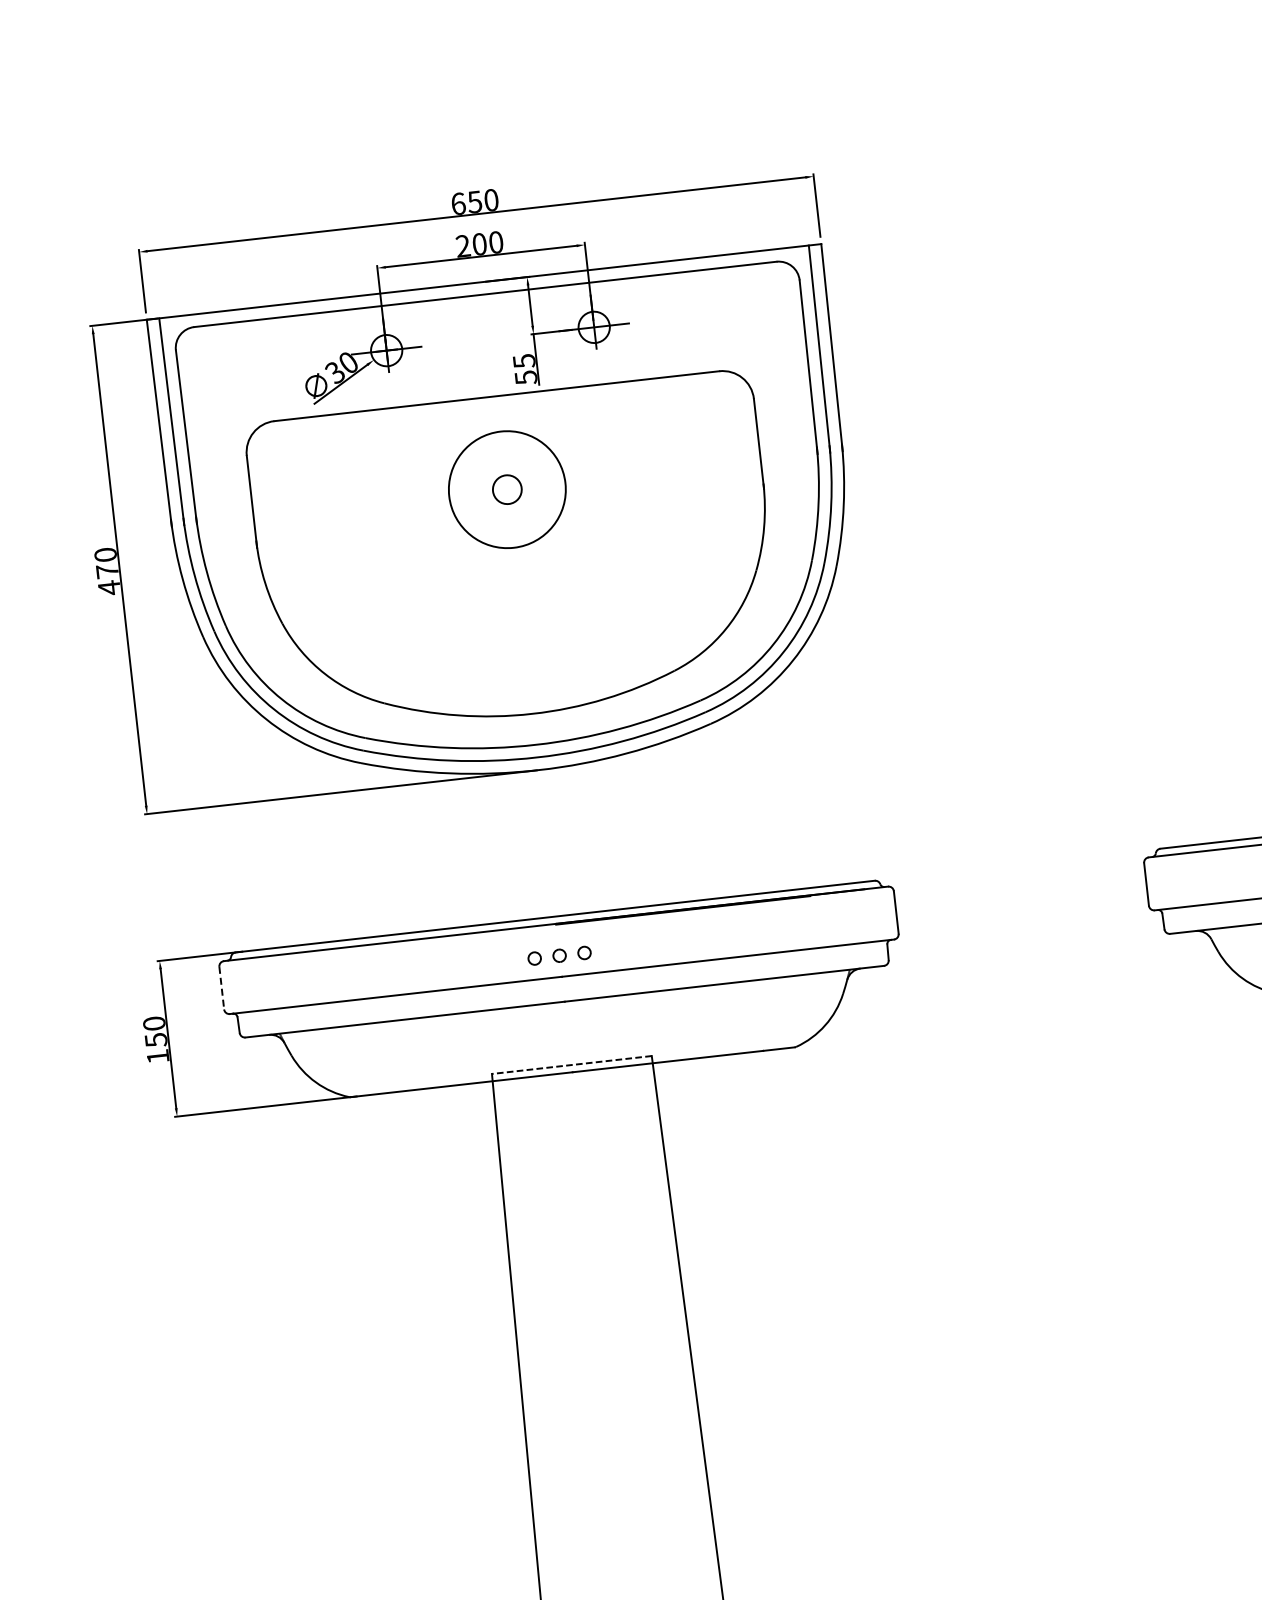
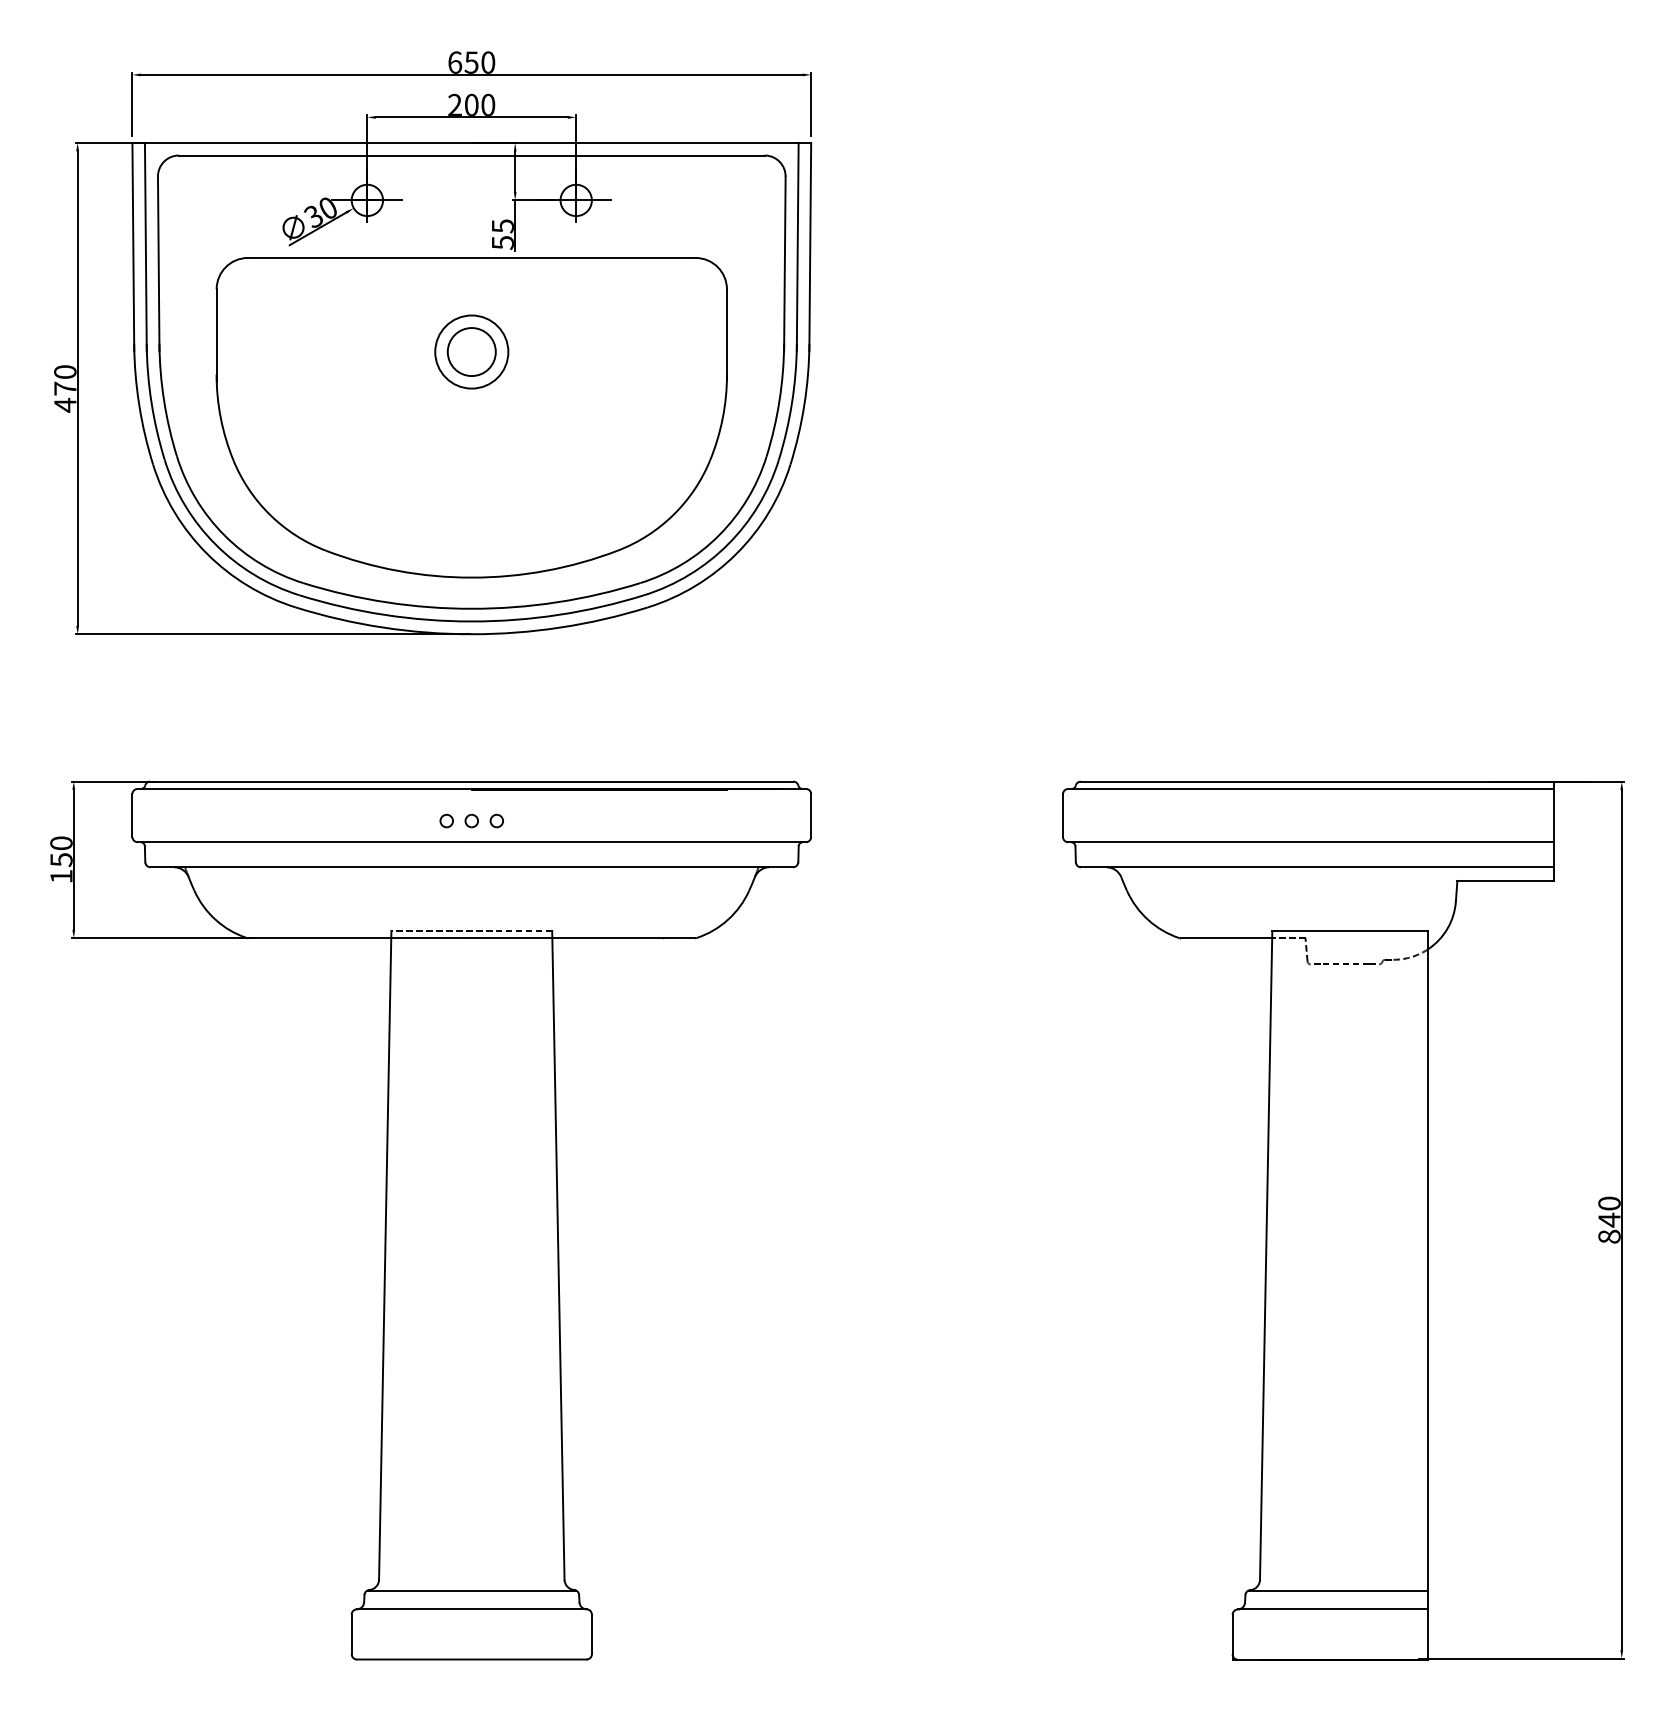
circle: (506, 489) -> (471, 351), size x0.62
circle: (507, 490) -> (471, 352), size x1.67
line: (221, 989) -> (132, 816), dashed -> solid

